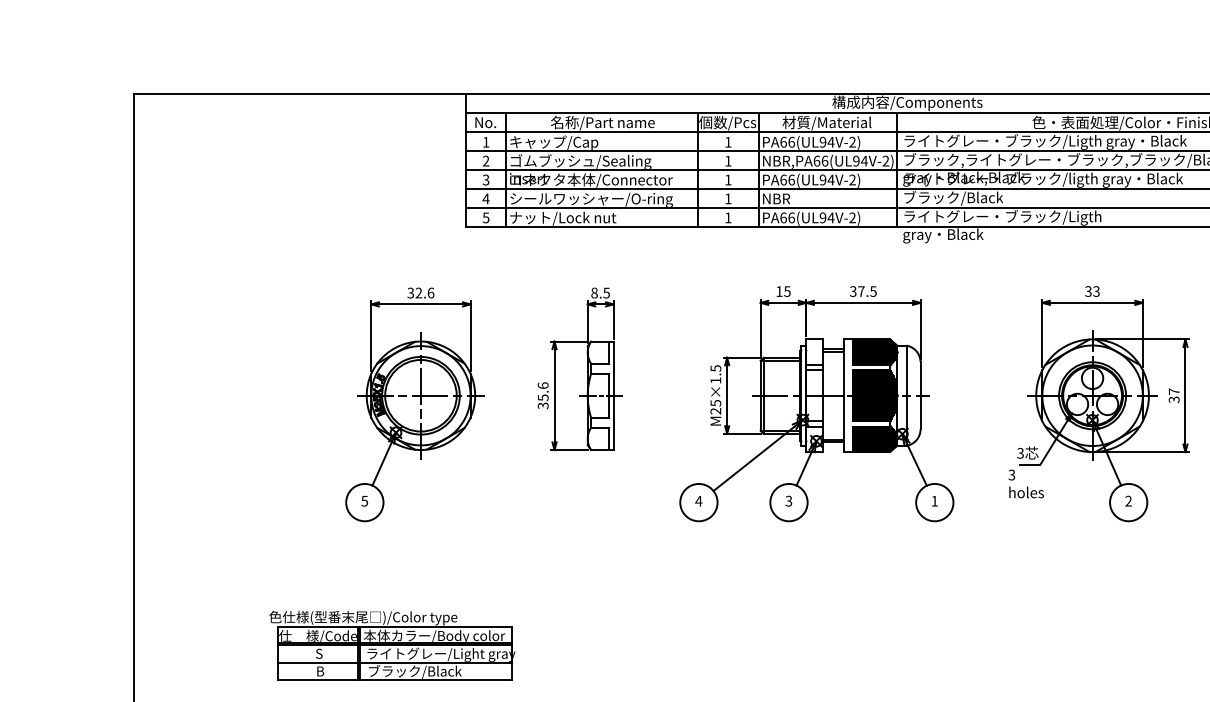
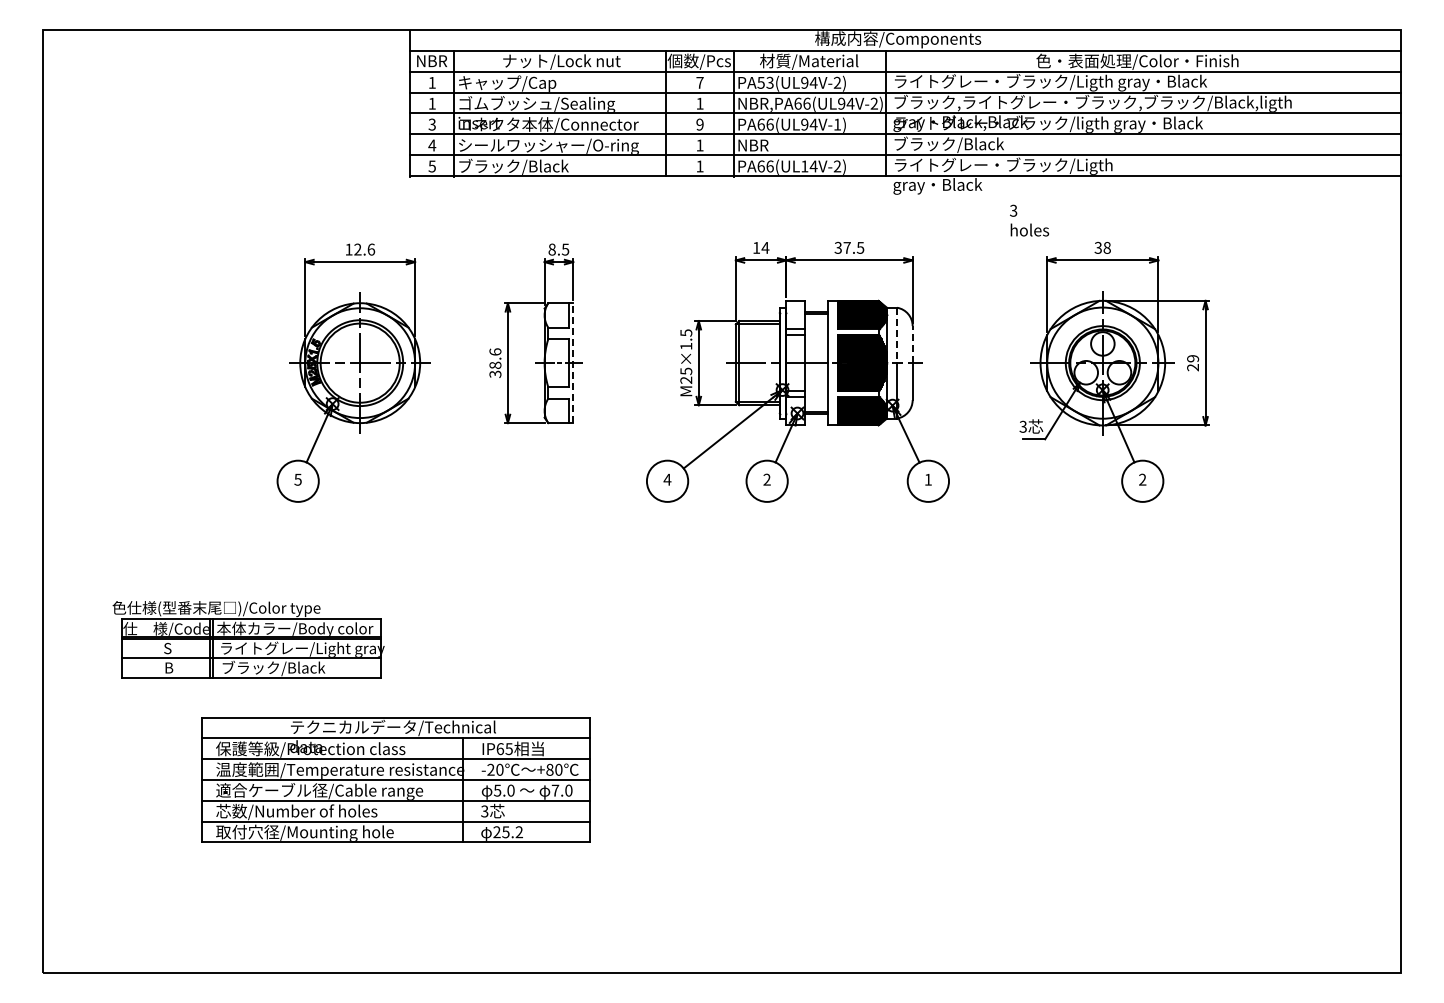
text: (486, 122) -> (432, 61), No. -> NBR
text: (602, 122) -> (561, 61), 名称/Part name -> ナット/Lock nut
text: (727, 141) -> (699, 82), 1 -> 7
text: (787, 141) -> (765, 82), PA66(UL94V-2) -> PA53(UL94V-2)
text: (485, 160) -> (431, 103), 2 -> 1
text: (727, 179) -> (699, 124), 1 -> 9
text: (852, 179) -> (837, 124), PA66(UL94V-2) -> PA66(UL94V-1)
text: (563, 217) -> (517, 166), ナット/Lock nut -> ブラック/Black
text: (822, 217) -> (804, 166), PA66(UL94V-2) -> PA66(UL14V-2)
text: (787, 291) -> (765, 247), 15 -> 14
text: (1095, 291) -> (1106, 247), 33 -> 38
text: (410, 292) -> (348, 249), 32.6 -> 12.6
line: (906, 370) -> (897, 335), solid -> dashed
line: (920, 378) -> (912, 344), solid -> dashed
line: (613, 396) -> (573, 363), solid -> dashed
text: (1174, 396) -> (1193, 363), 37 -> 29
text: (543, 397) -> (495, 365), 35.6 -> 38.6
text: (1026, 483) -> (1029, 220), moved
text: (788, 500) -> (766, 479), 3 -> 2
part: (392, 645) -> (248, 639), moved

